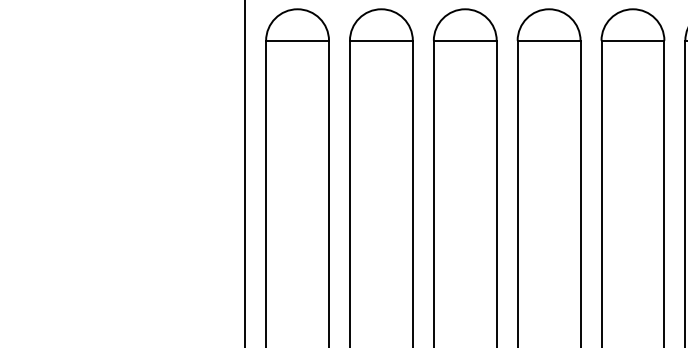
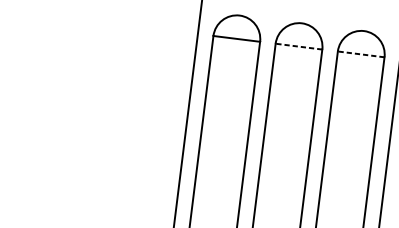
line: (380, 40) -> (298, 46), solid -> dashed
line: (464, 40) -> (360, 54), solid -> dashed

